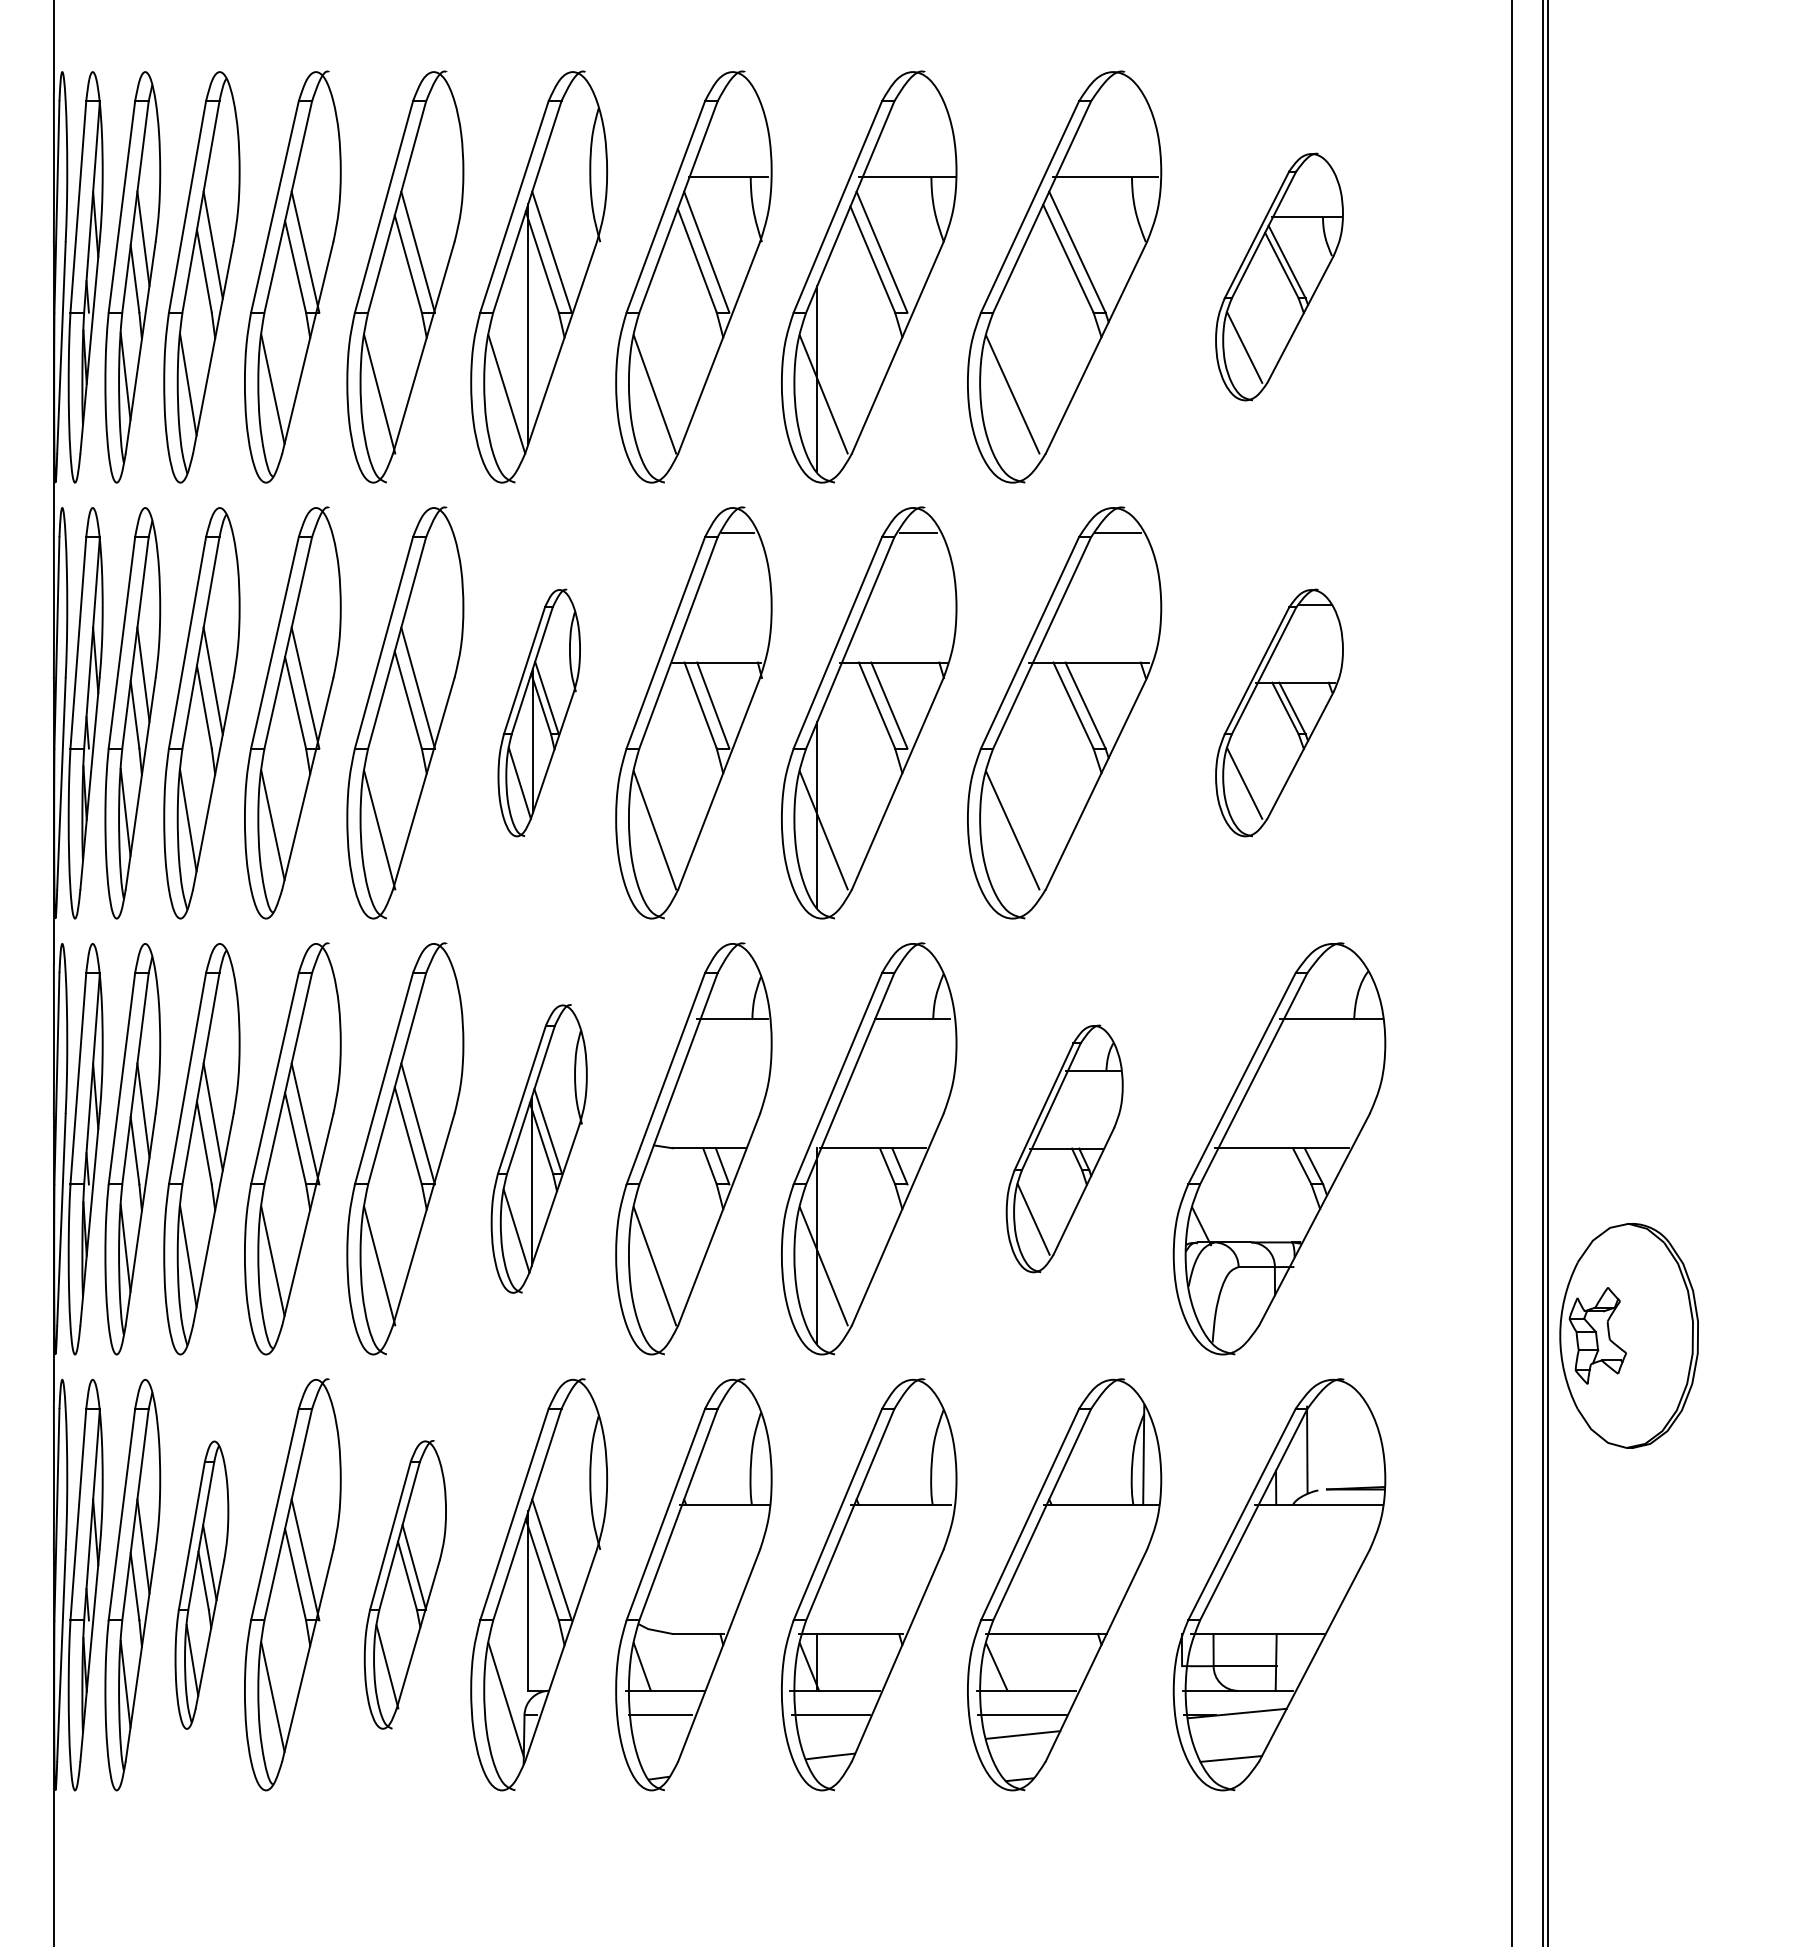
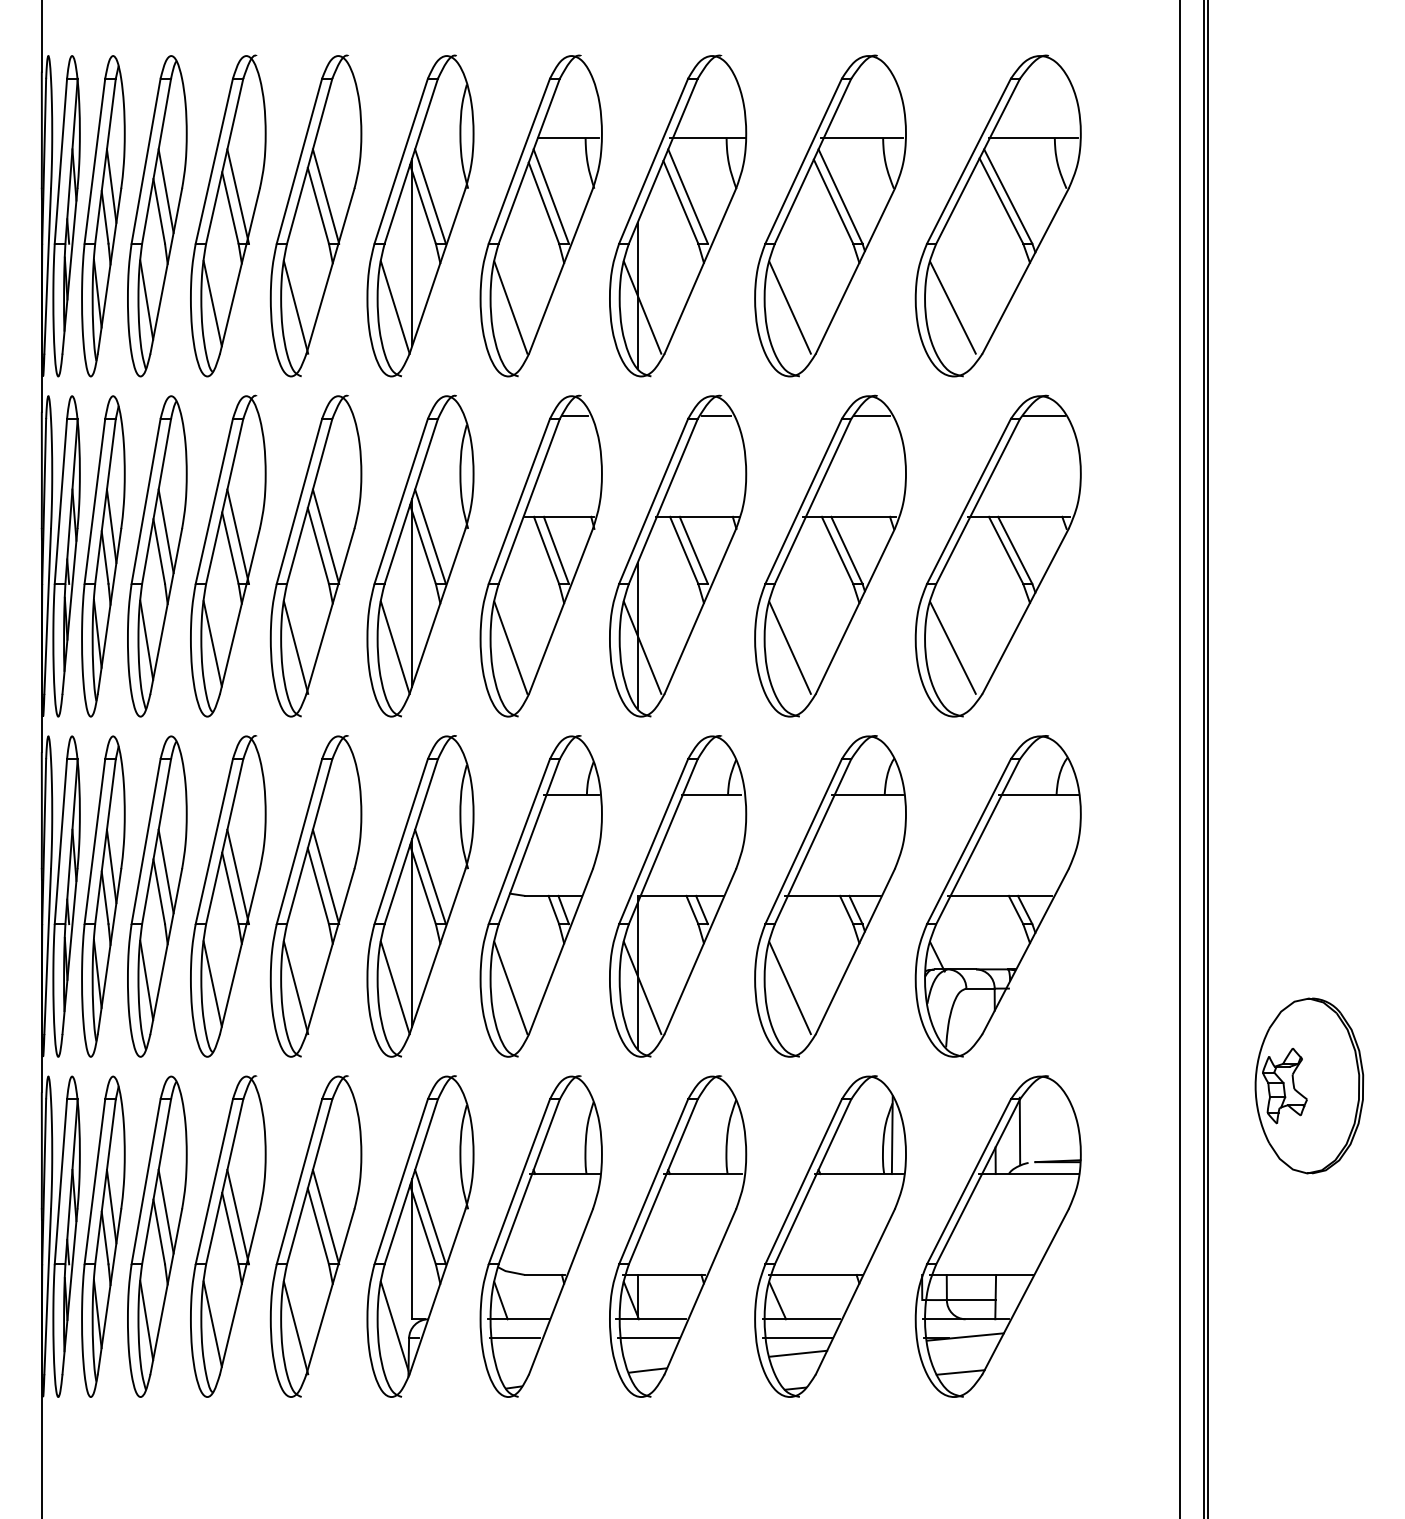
part: (1279, 276) -> (998, 215), size x1.67
part: (539, 712) -> (420, 555), size x1.67
part: (1279, 712) -> (998, 555), size x1.67
part: (539, 1148) -> (420, 896), size x1.43
part: (1064, 1148) -> (830, 896), size x1.67
part: (1628, 1335) -> (1308, 1085), moved
part: (405, 1584) -> (316, 1236), size x1.43
part: (201, 1585) -> (157, 1237), size x1.43

